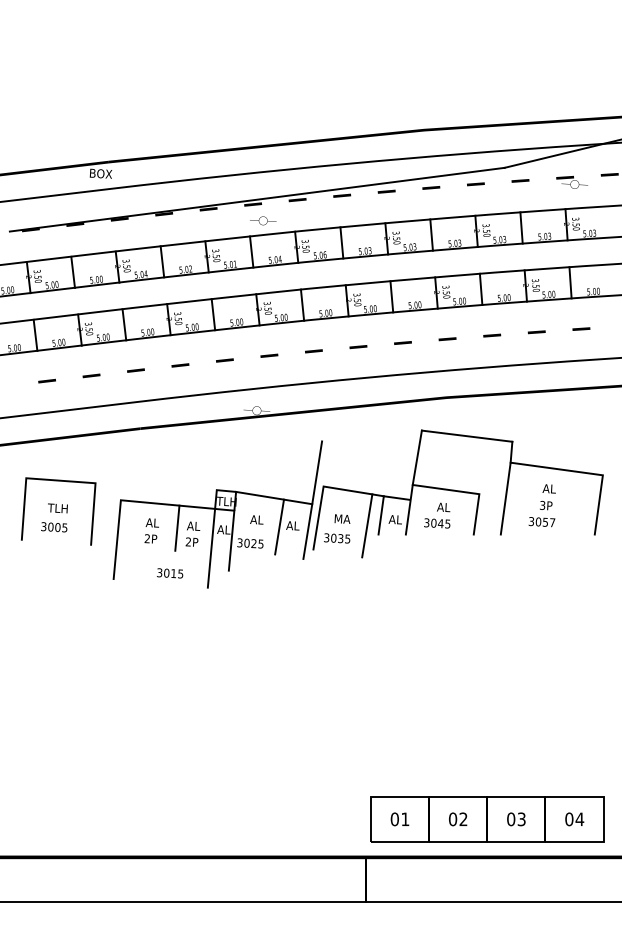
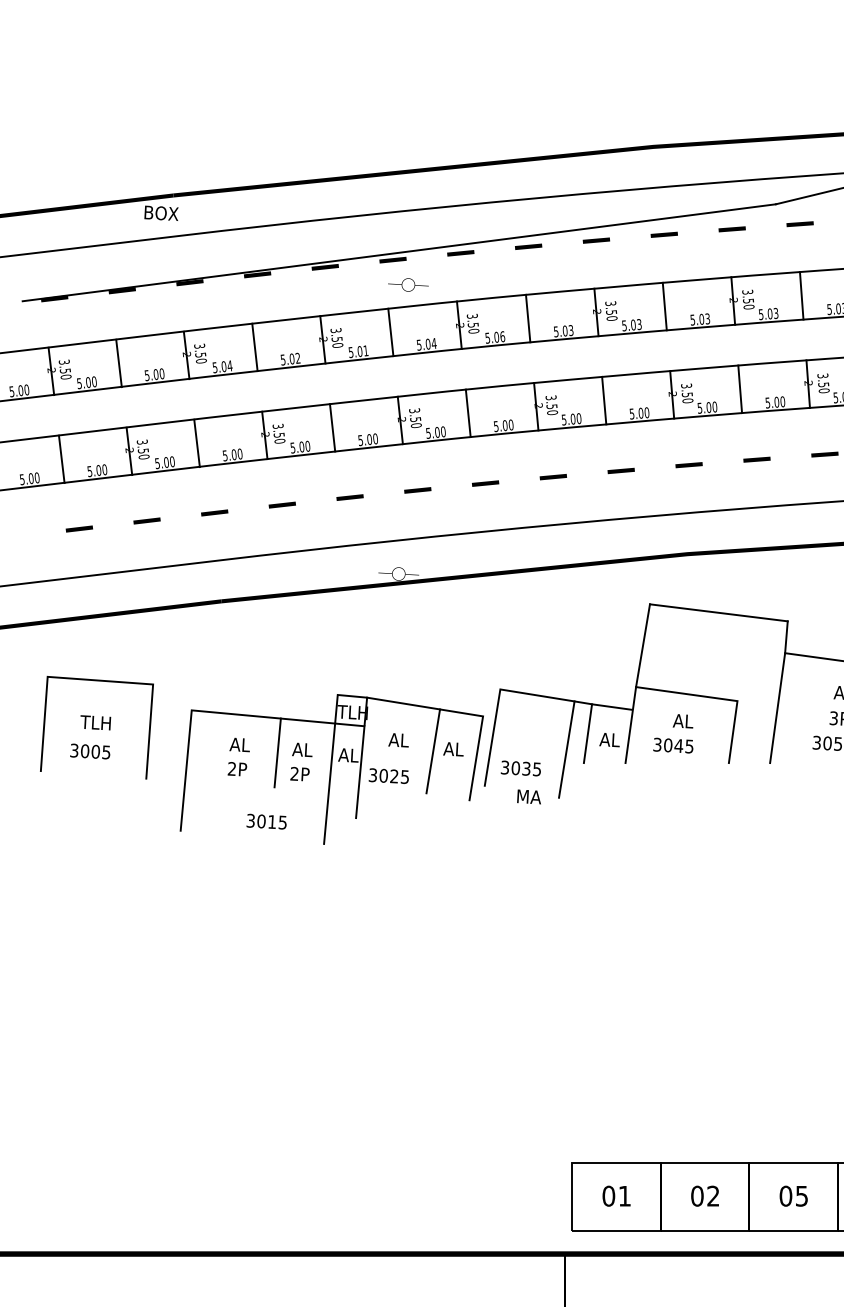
line: (317, 472) -> (491, 668), removed
text: (342, 518) -> (529, 795), moved
text: (521, 818) -> (801, 1194), 03 -> 05

